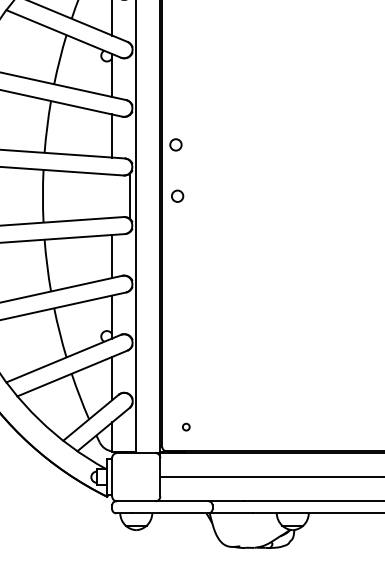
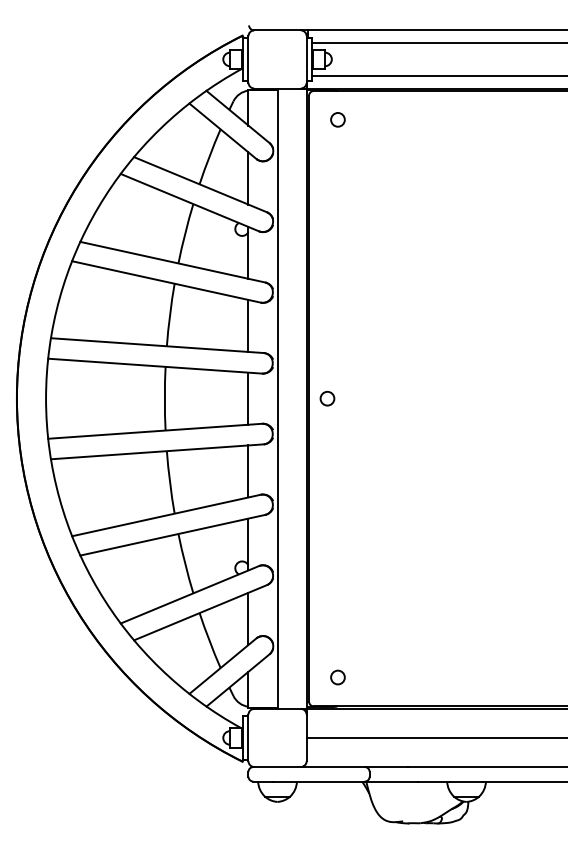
circle: (175, 144) -> (325, 336), removed
line: (129, 196) -> (248, 398), moved
circle: (185, 427) -> (337, 677), size x1.67

